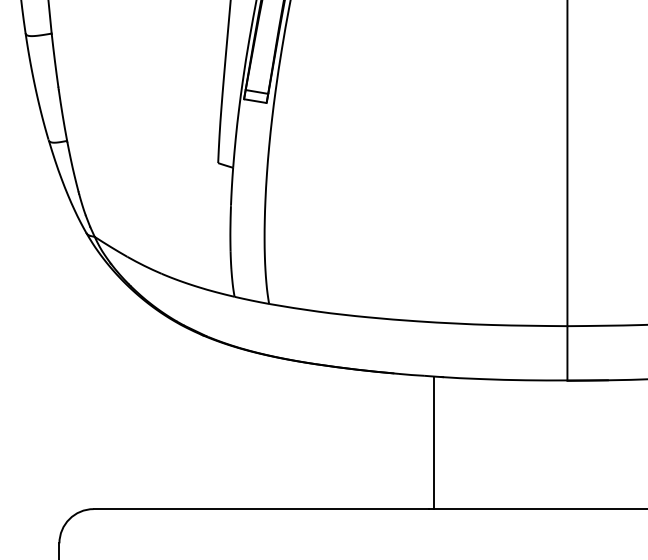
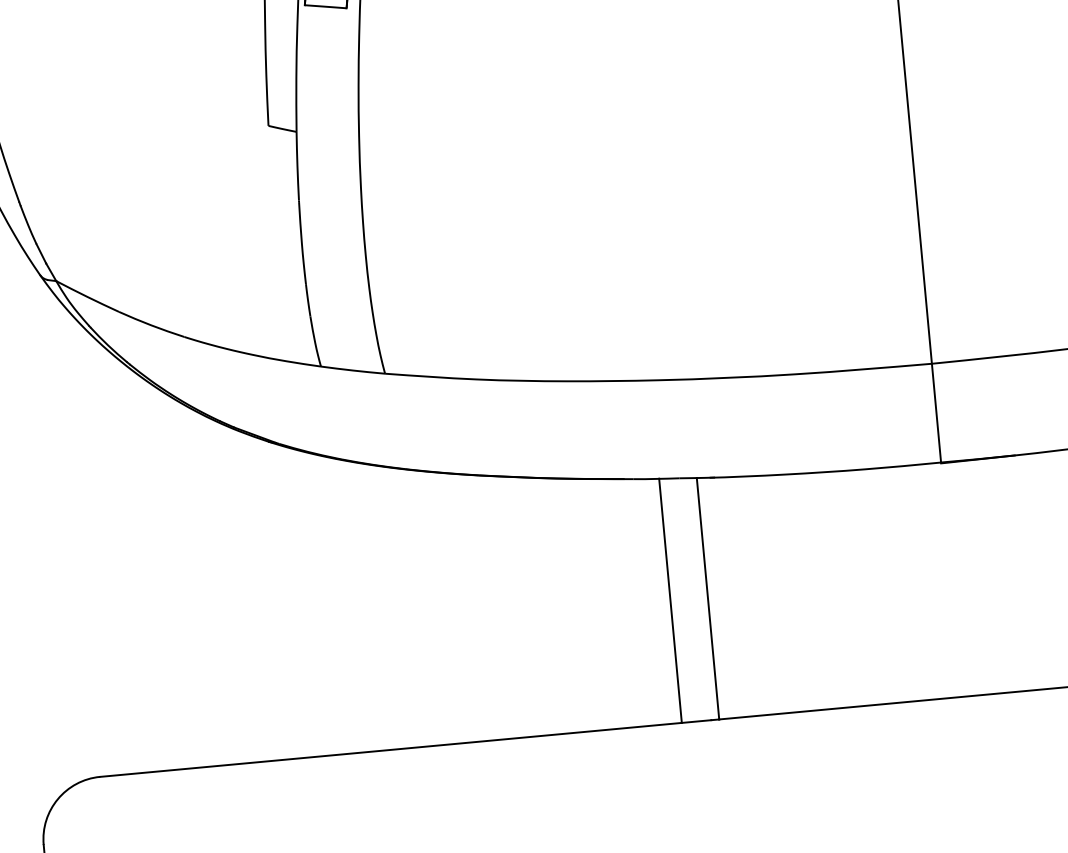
line: (413, 441) -> (671, 599), added

